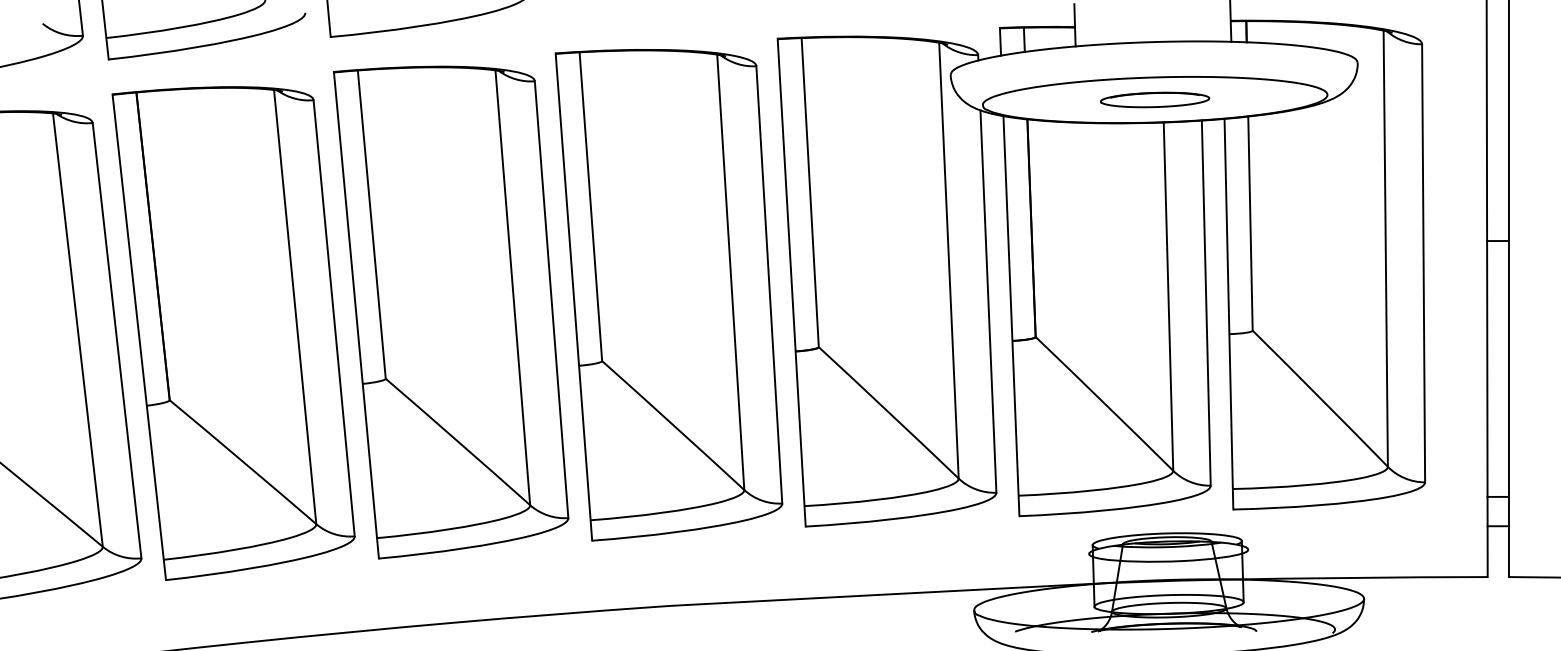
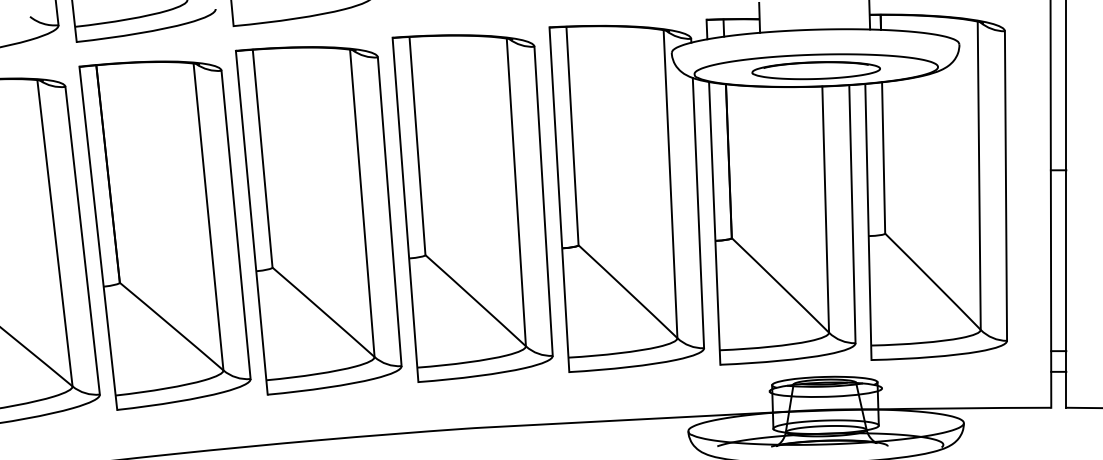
part: (1154, 99) -> (815, 70), size x1.67

